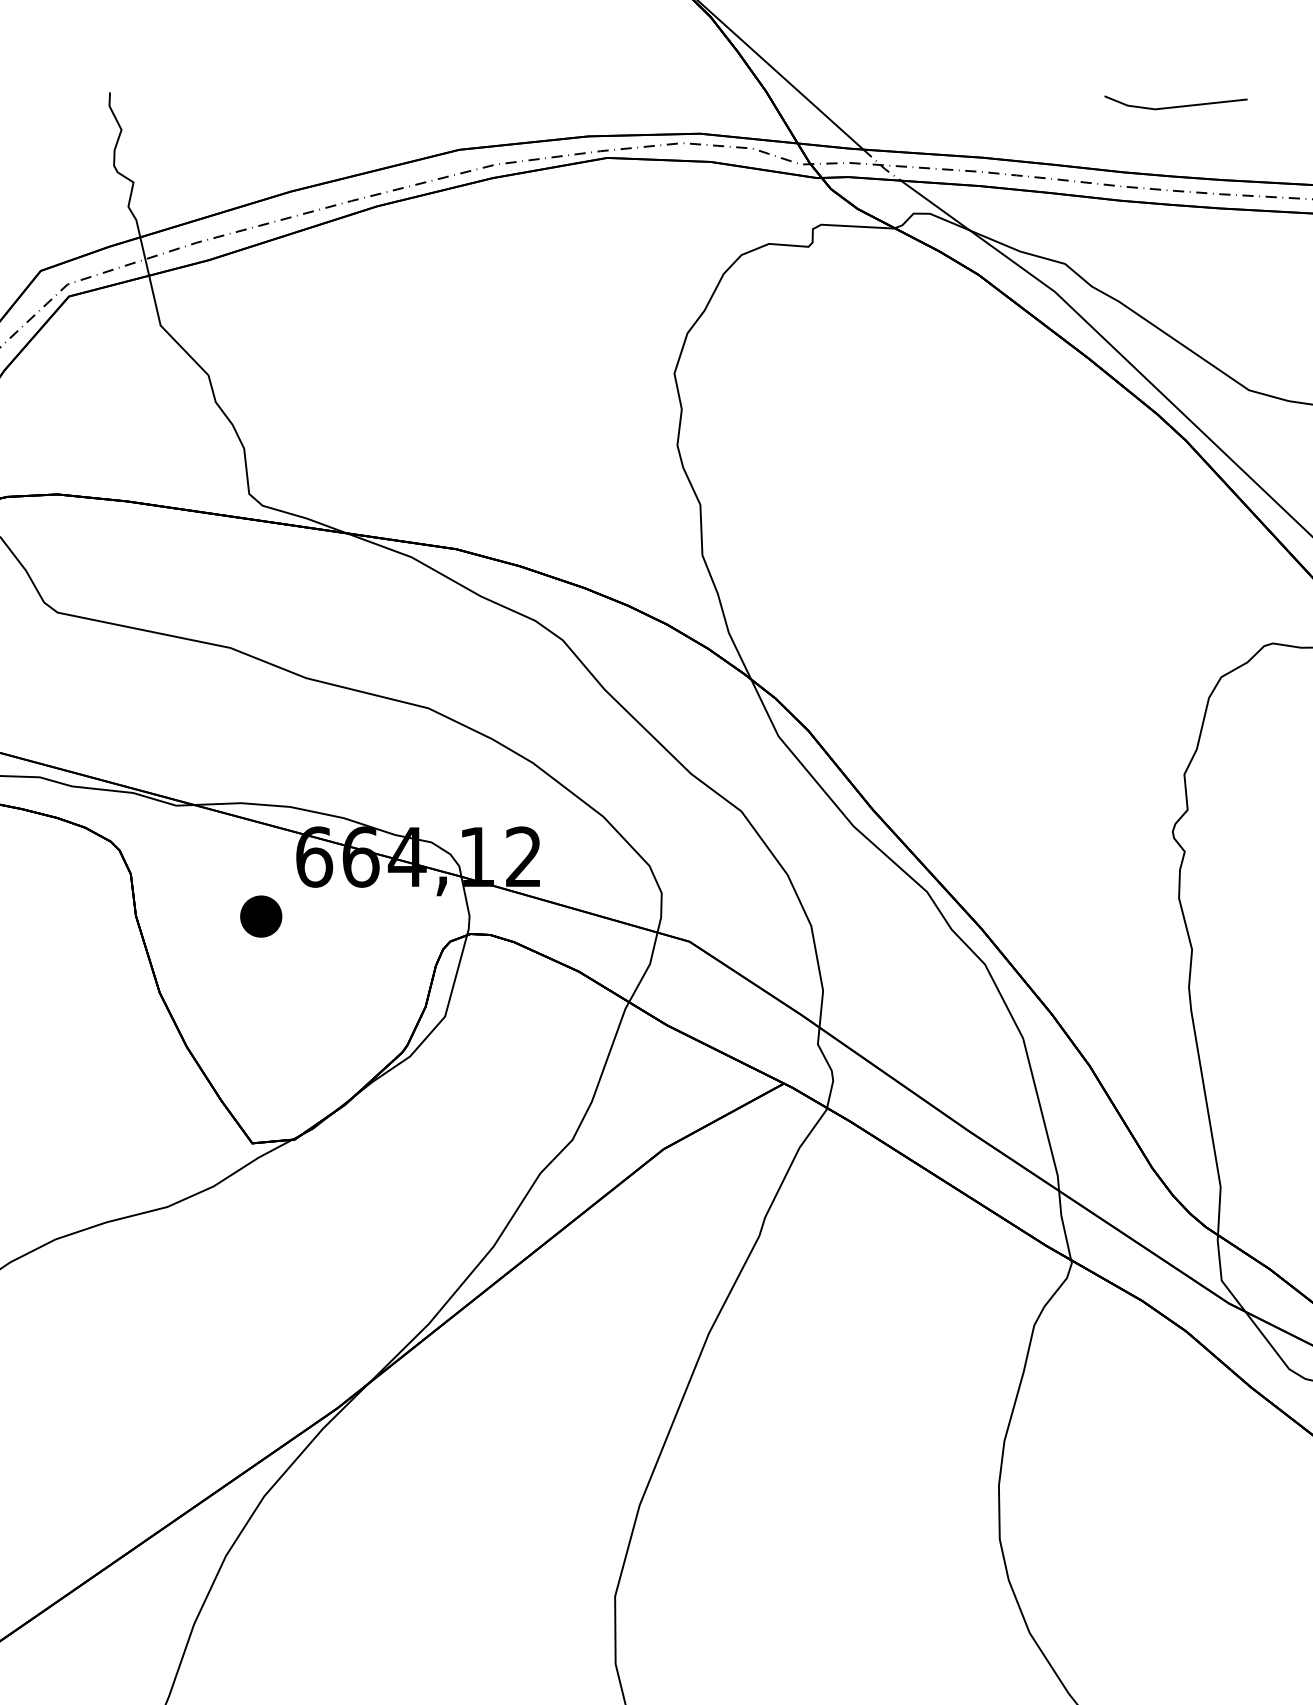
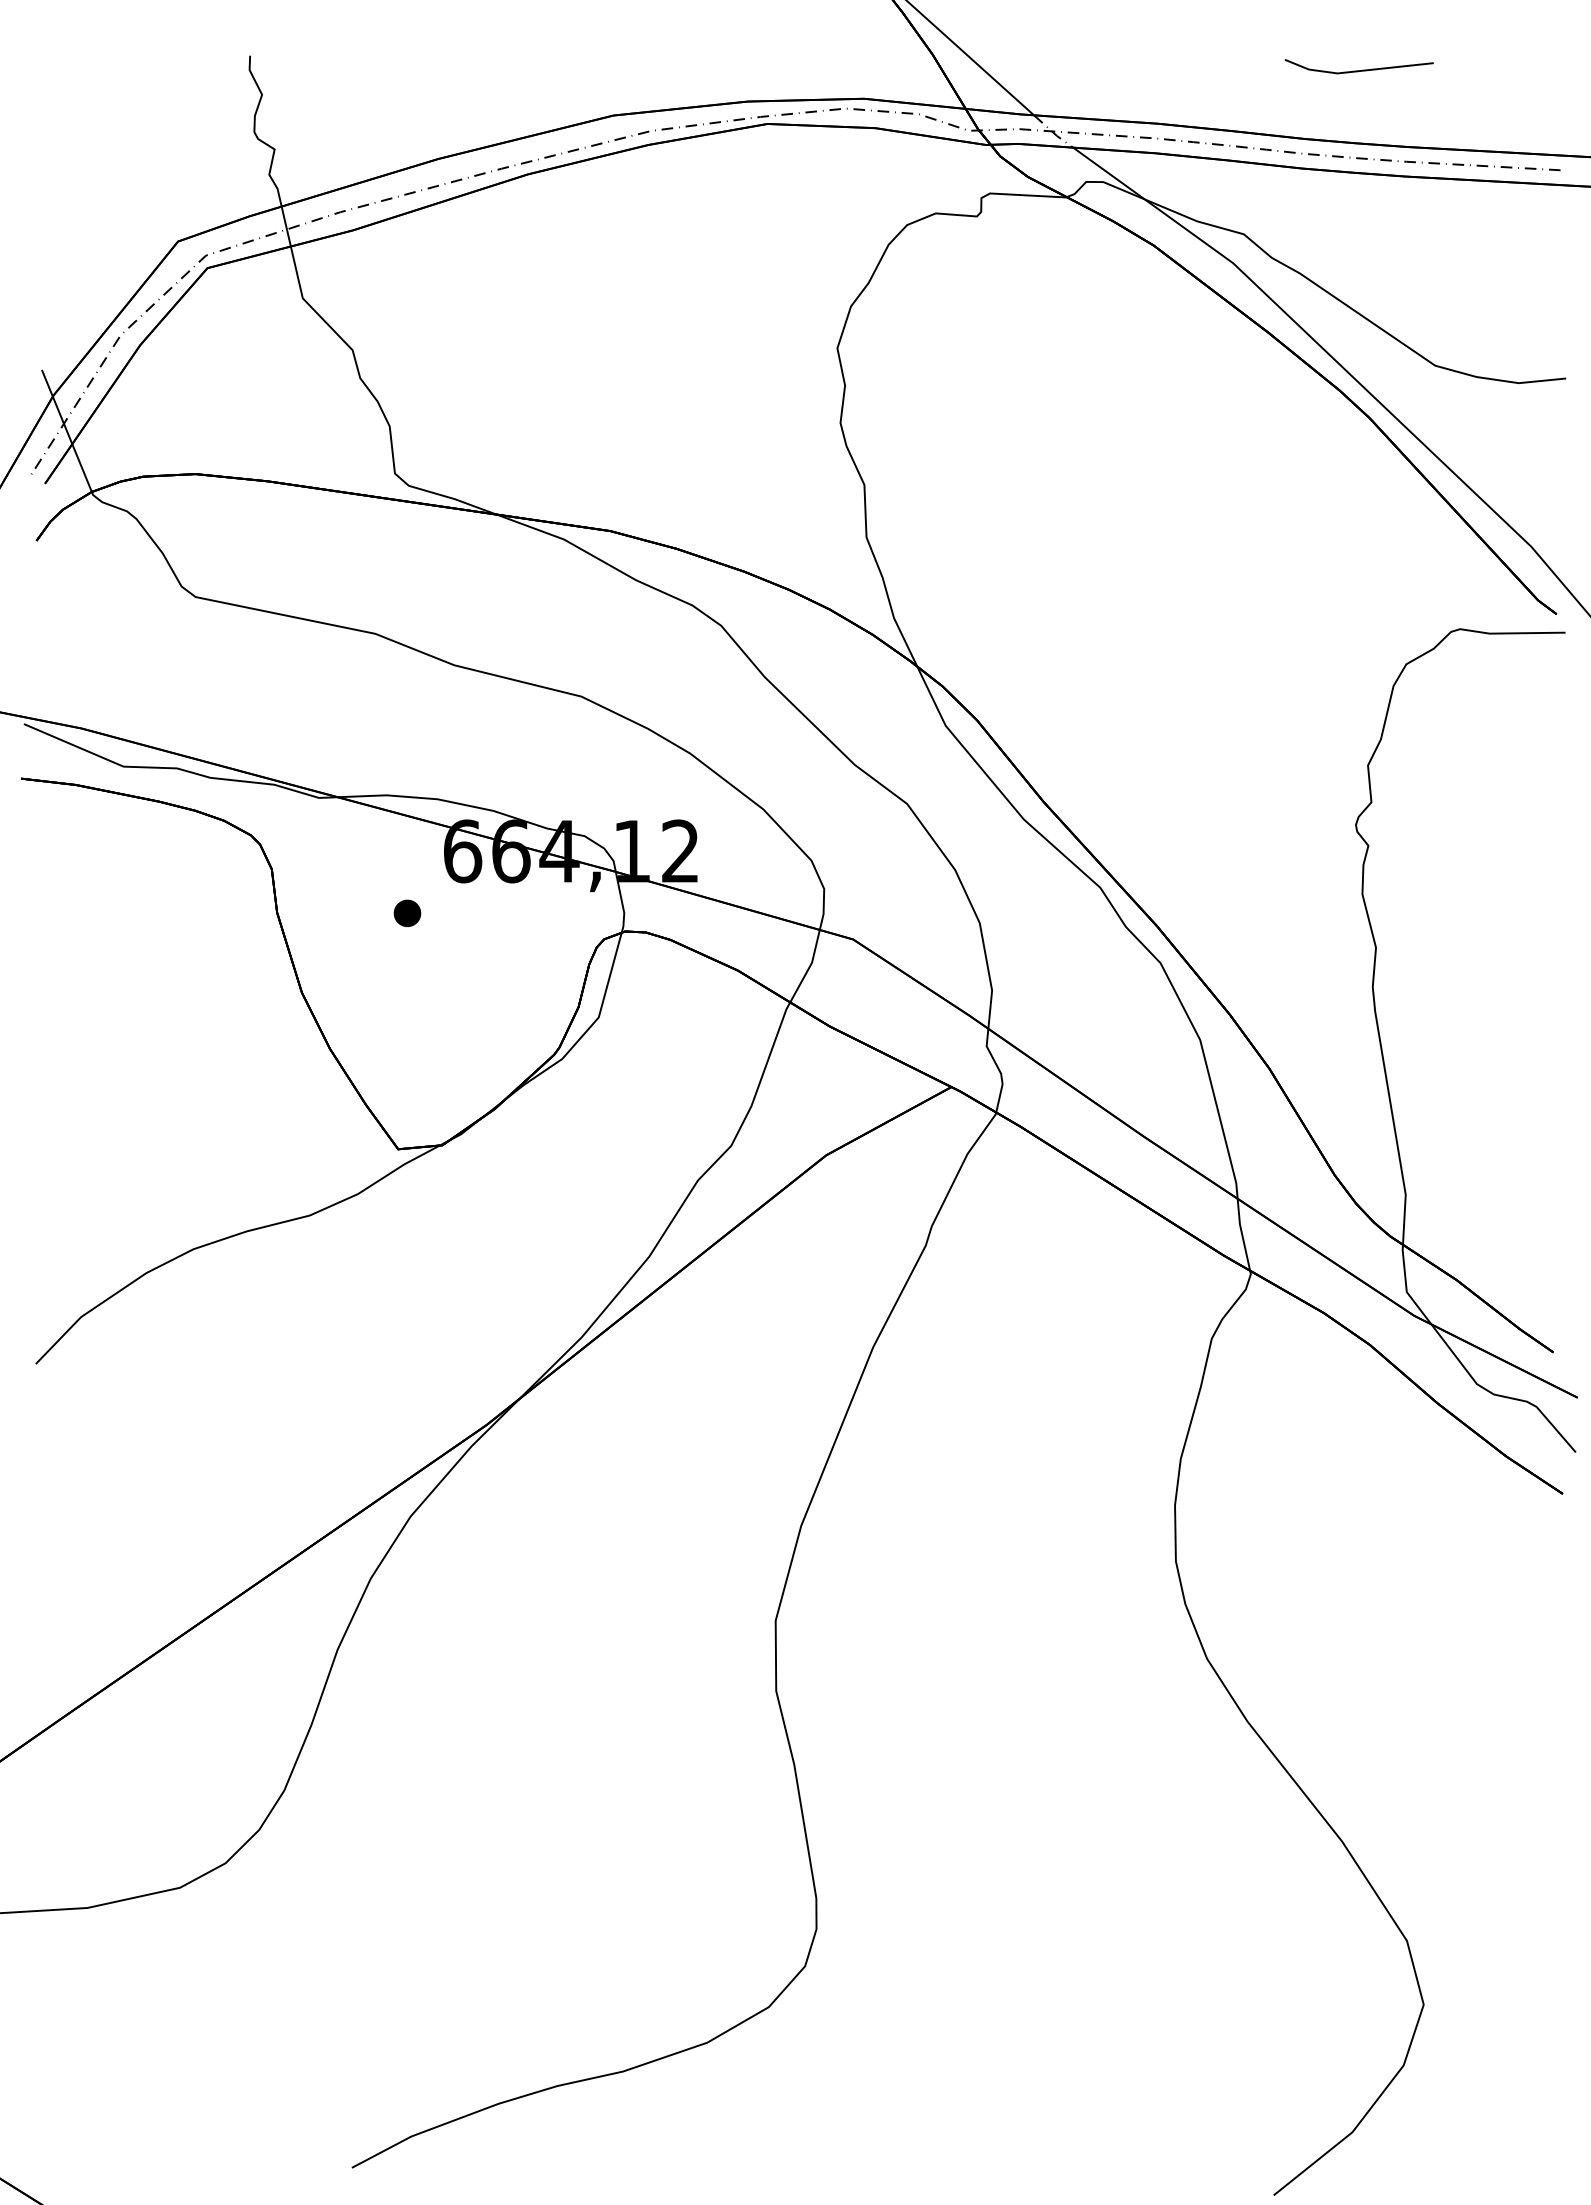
part: (261, 916) -> (407, 913), size x0.62

